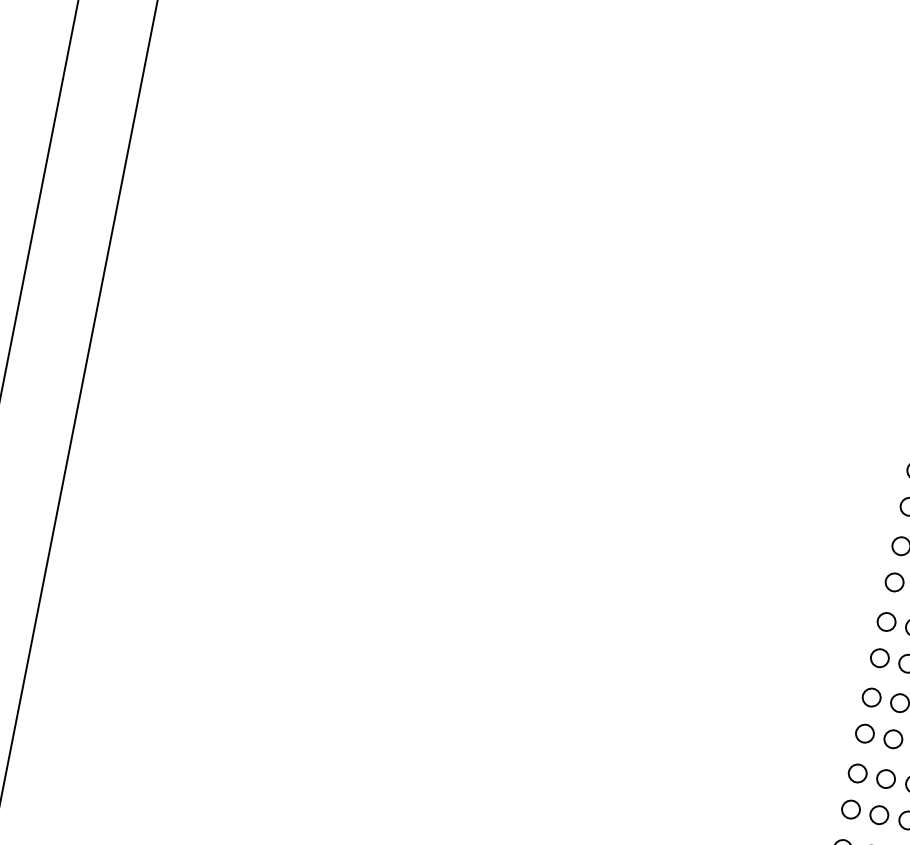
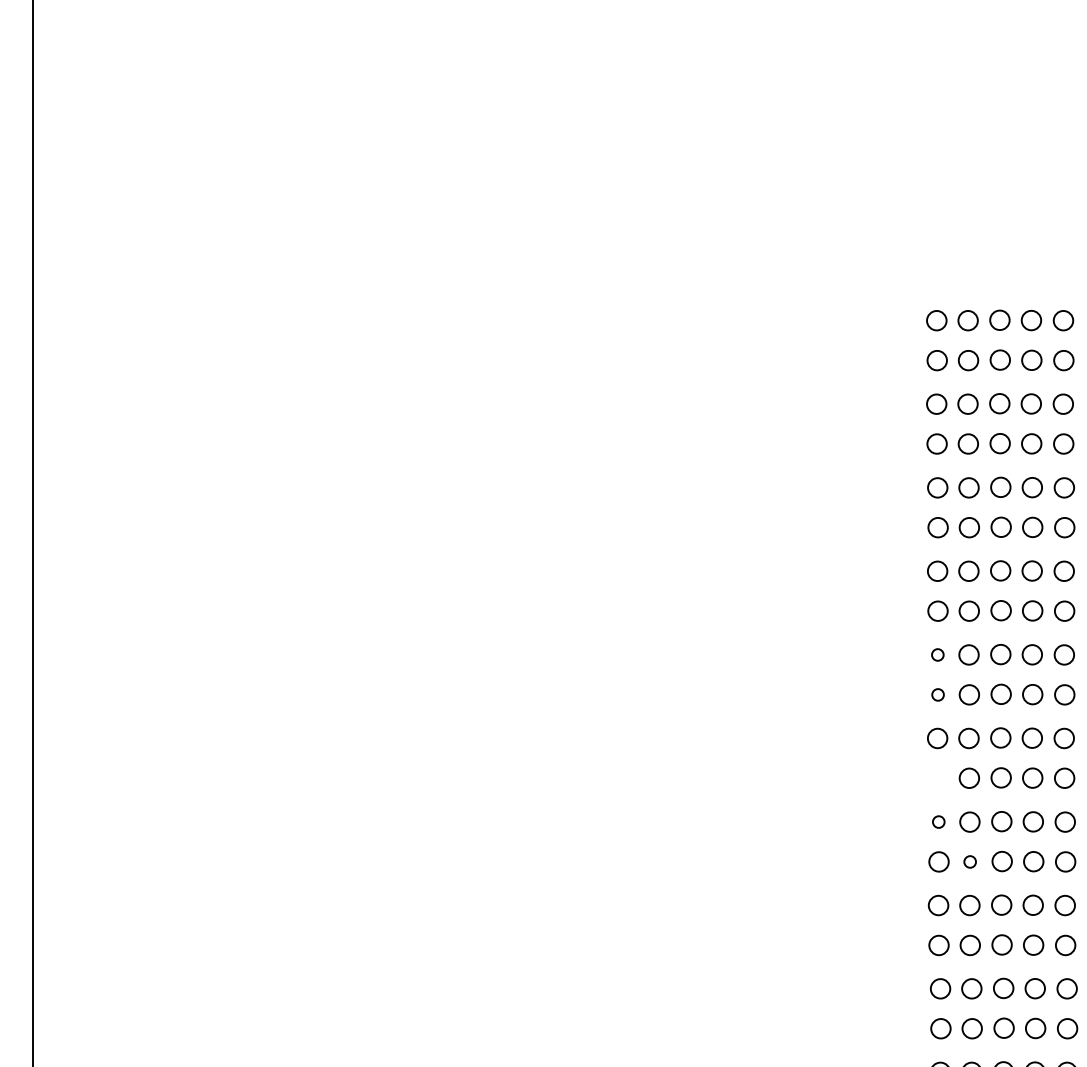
part: (886, 621) -> (937, 654), size x0.6
part: (879, 657) -> (937, 694), size x0.6
part: (864, 732) -> (937, 777), removed
part: (857, 772) -> (938, 821), size x0.6
part: (878, 814) -> (969, 861), size x0.6

